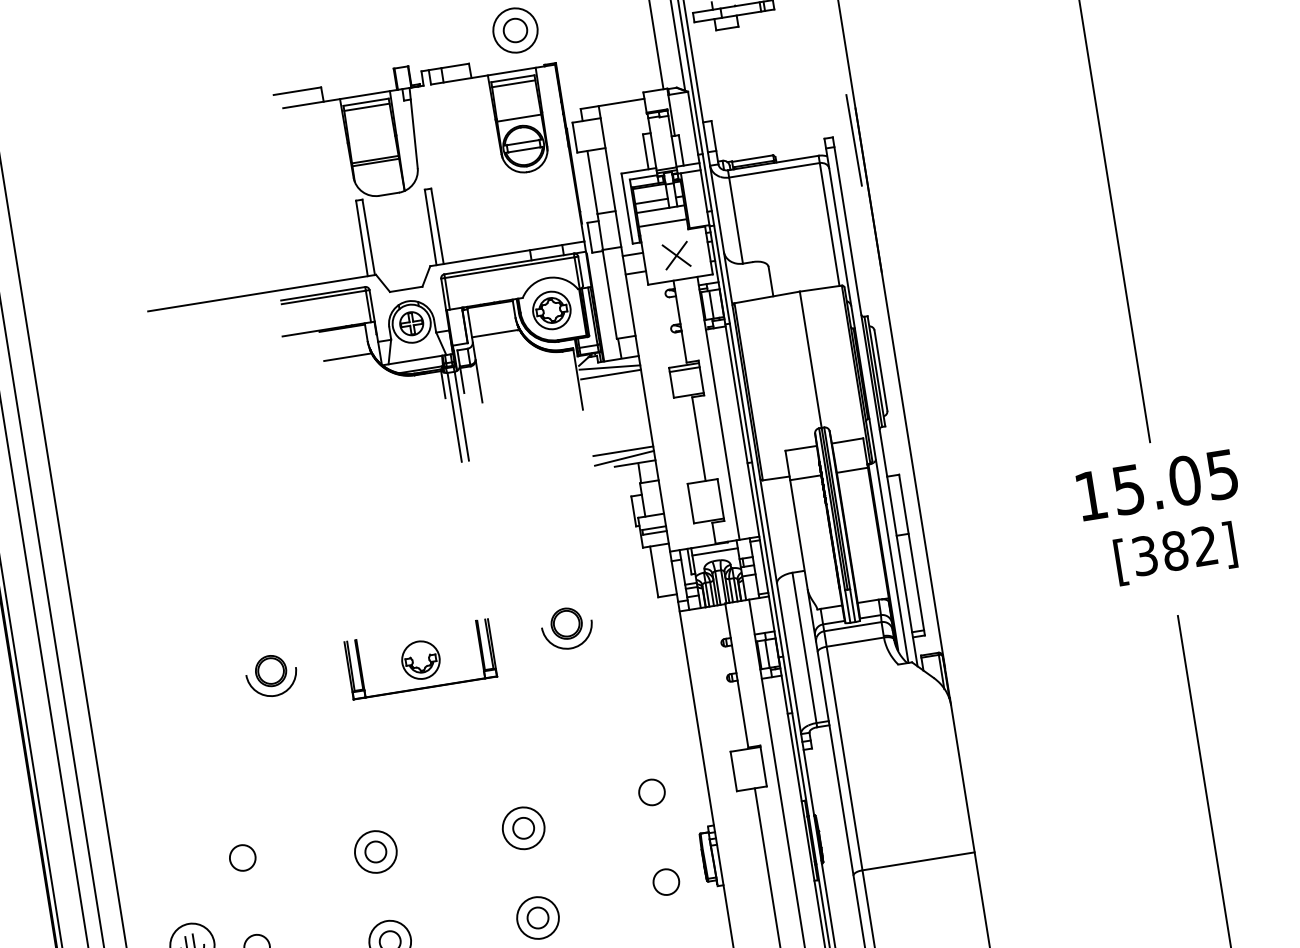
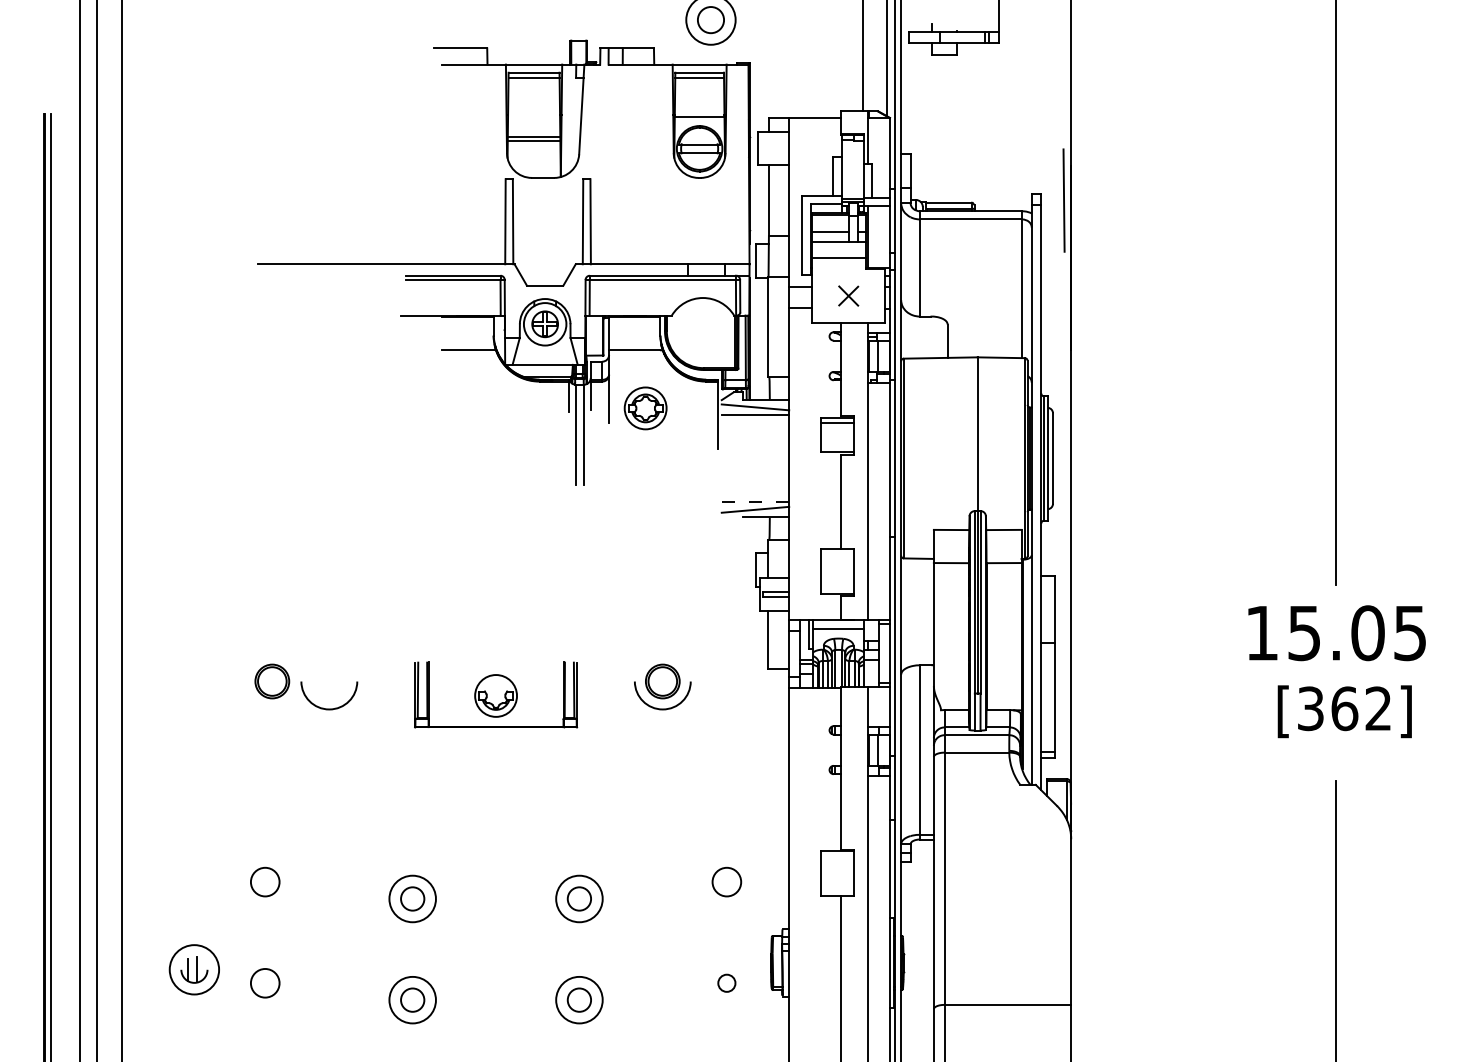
part: (676, 255) -> (848, 295), size x0.7
part: (551, 310) -> (645, 408), moved
line: (623, 450) -> (755, 501), solid -> dashed
text: (1174, 550) -> (1344, 708), [382] -> [362]
part: (271, 671) -> (272, 681), moved
circle: (665, 881) -> (726, 982), size x0.6

